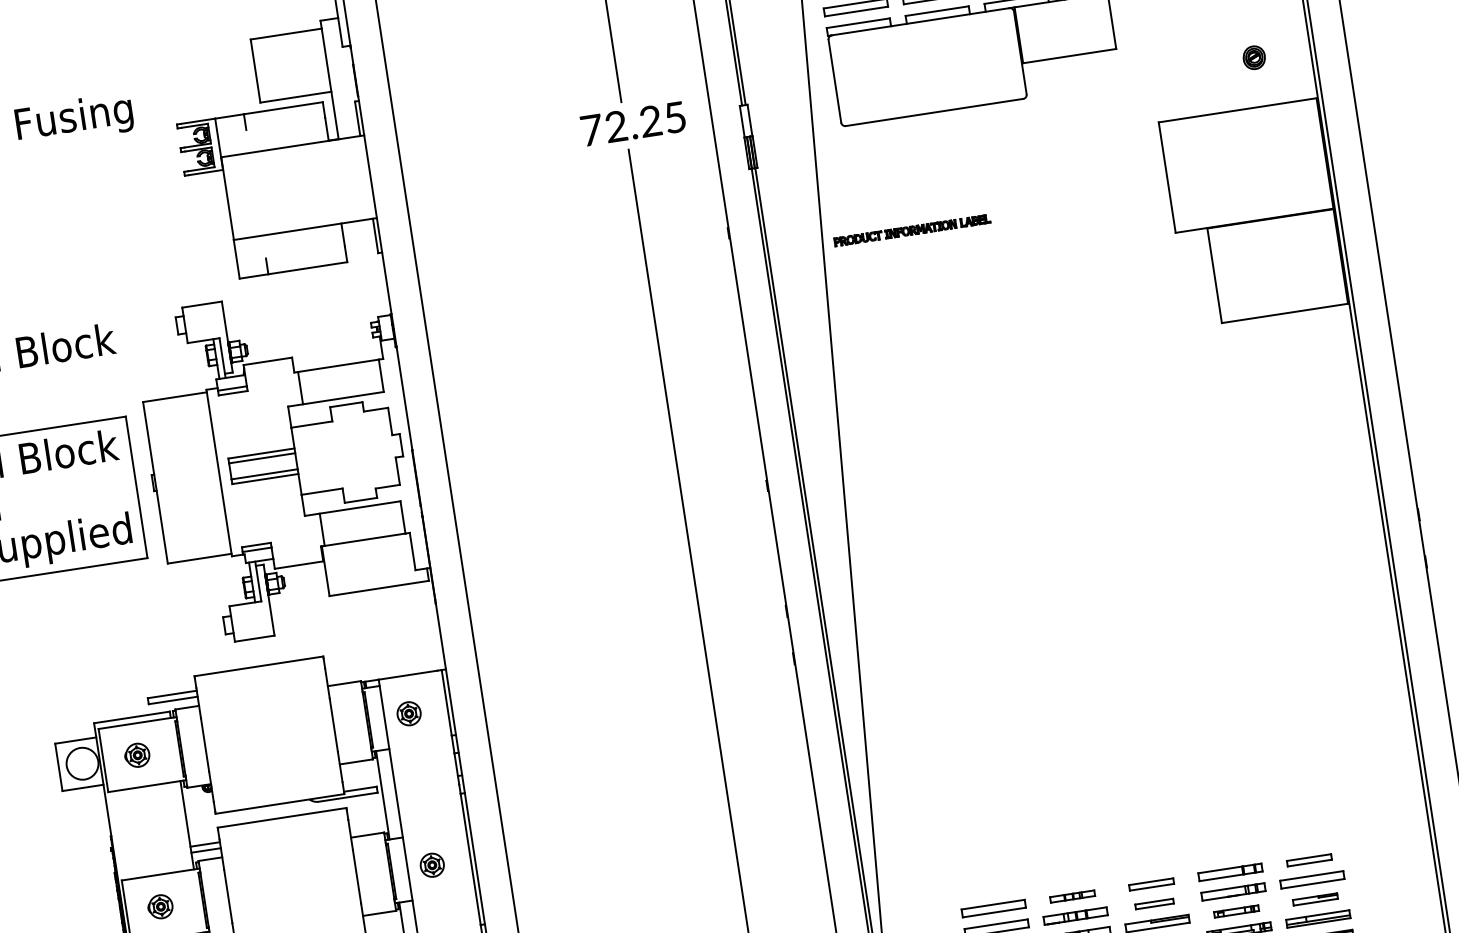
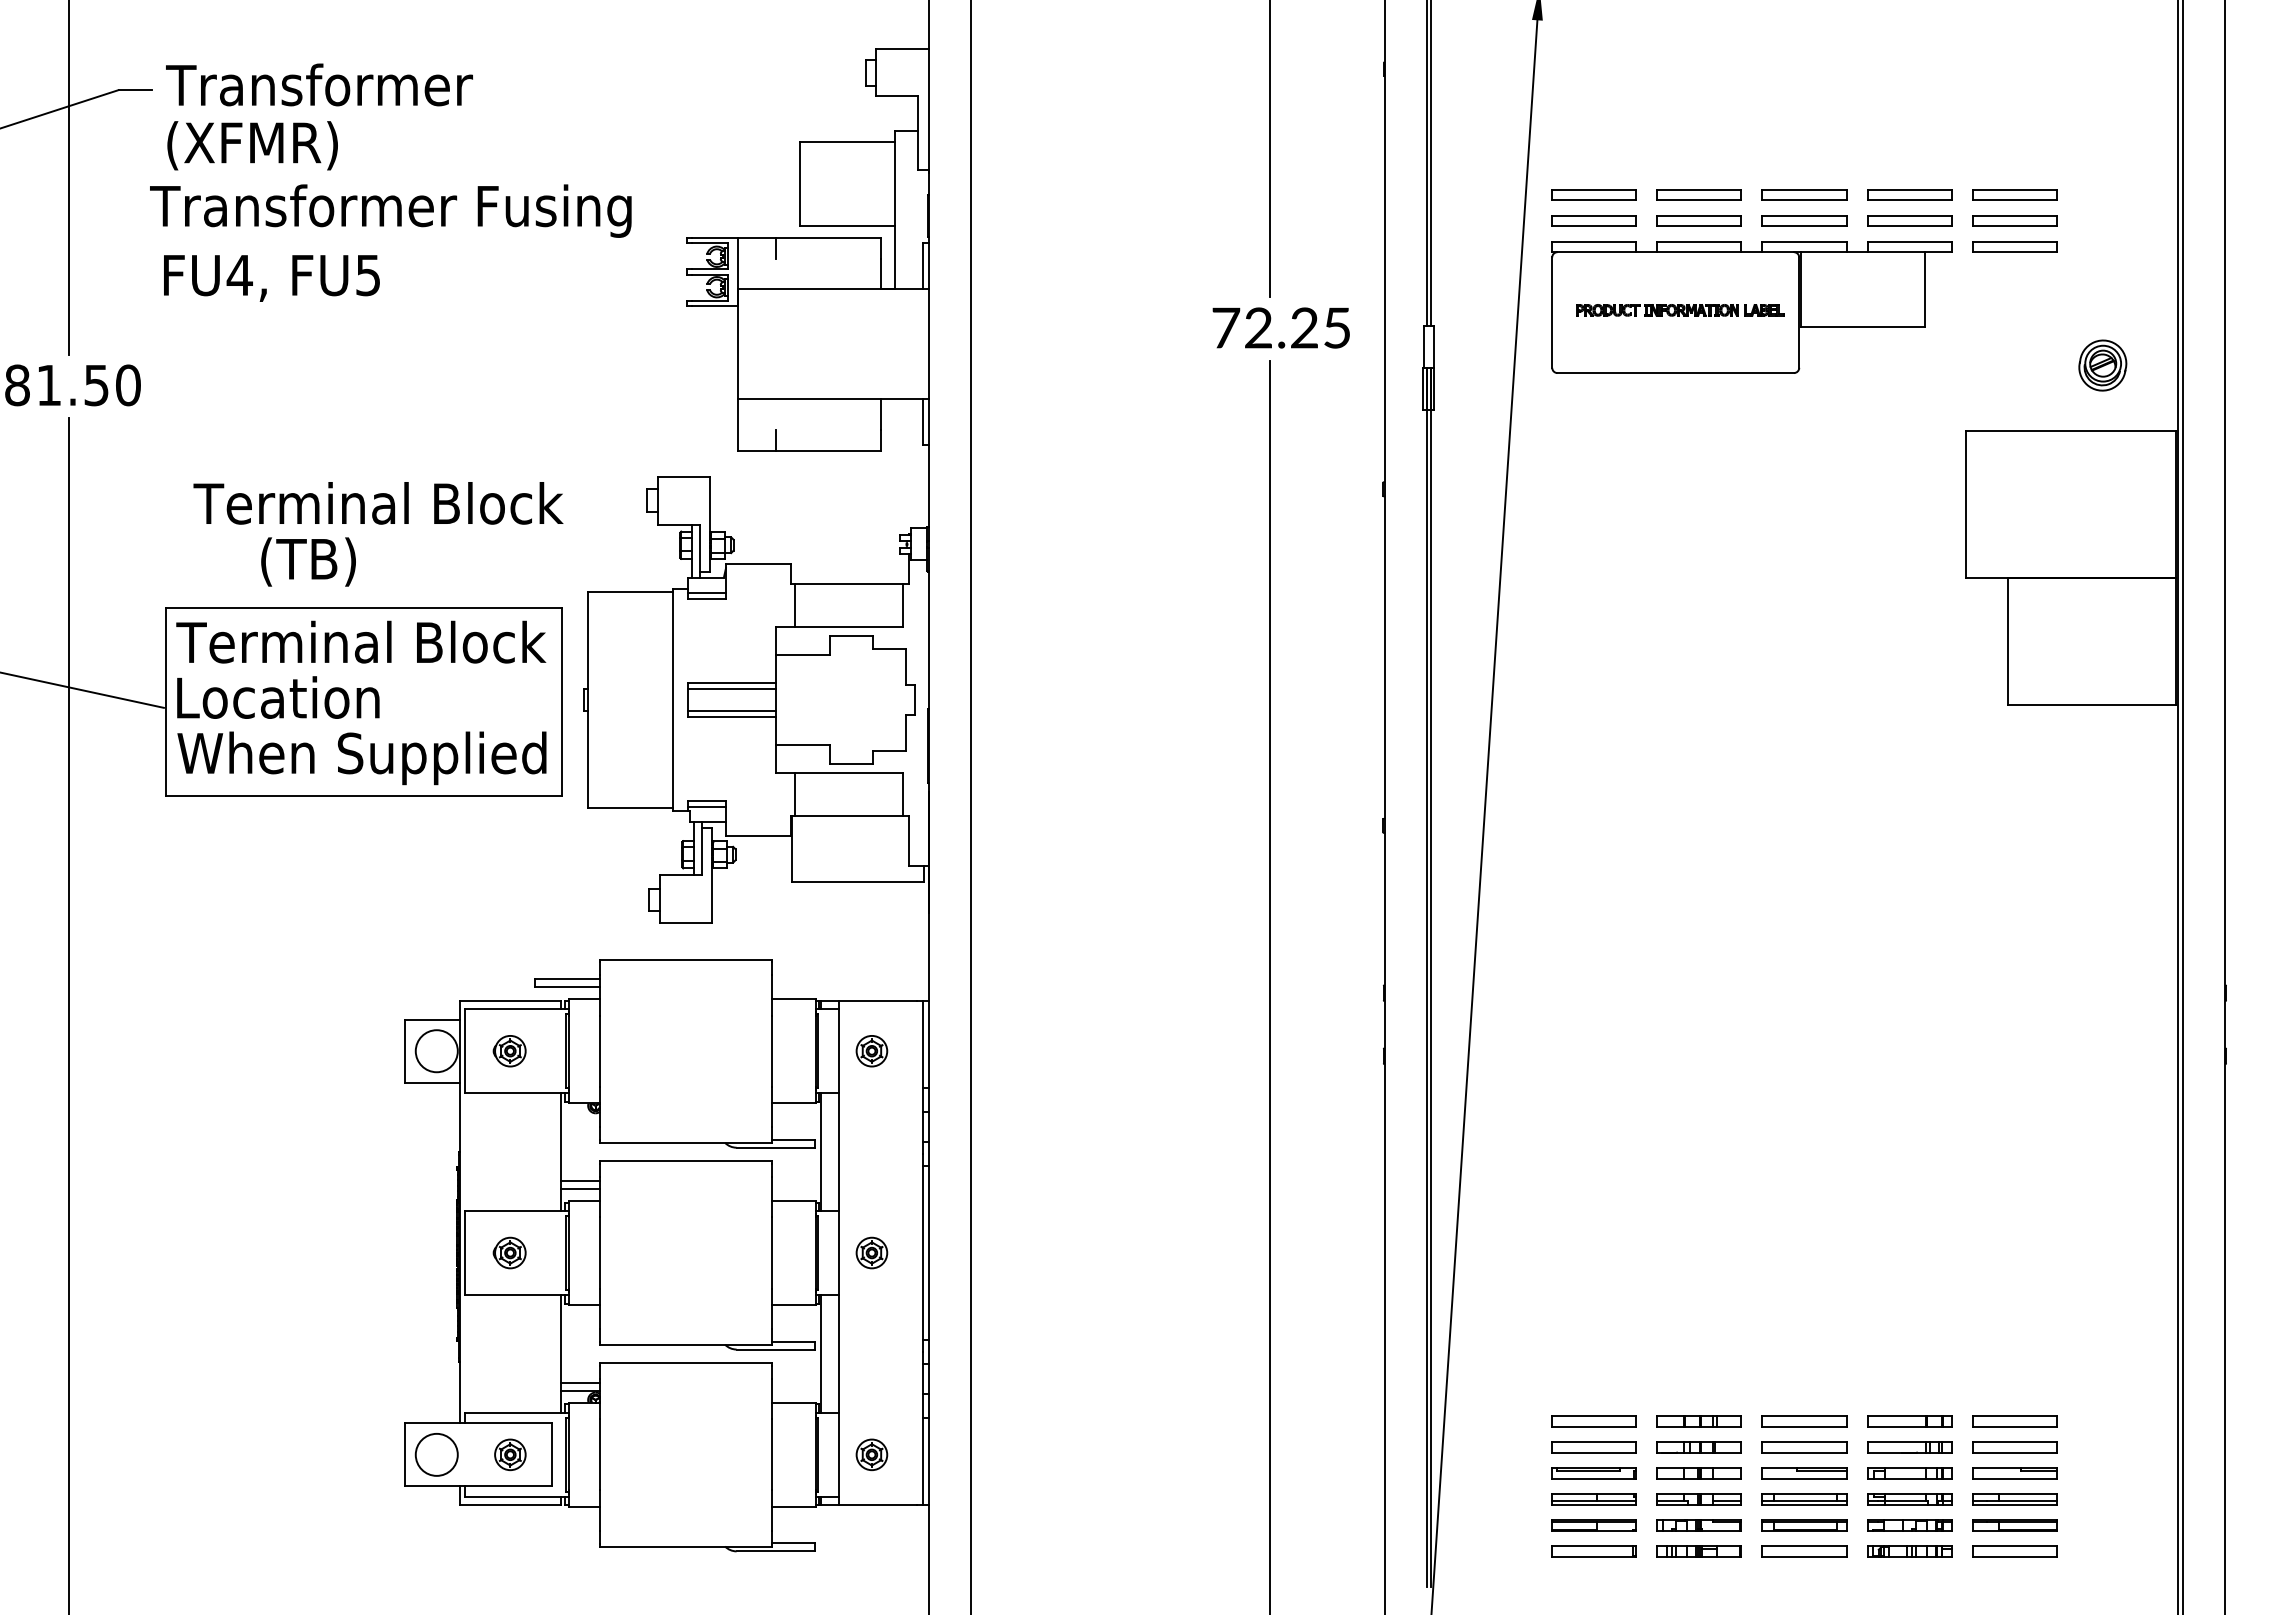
part: (1253, 57) -> (2102, 365), size x1.67
part: (912, 230) -> (1680, 310), moved
part: (1309, 860) -> (2014, 1421), size x1.43
part: (1151, 884) -> (1804, 1421), size x1.43
part: (1072, 896) -> (1698, 1421), size x1.43
part: (1315, 899) -> (2014, 1473), size x1.43
part: (1154, 904) -> (1804, 1447), size x1.67
part: (1236, 911) -> (1909, 1473), size x1.43

